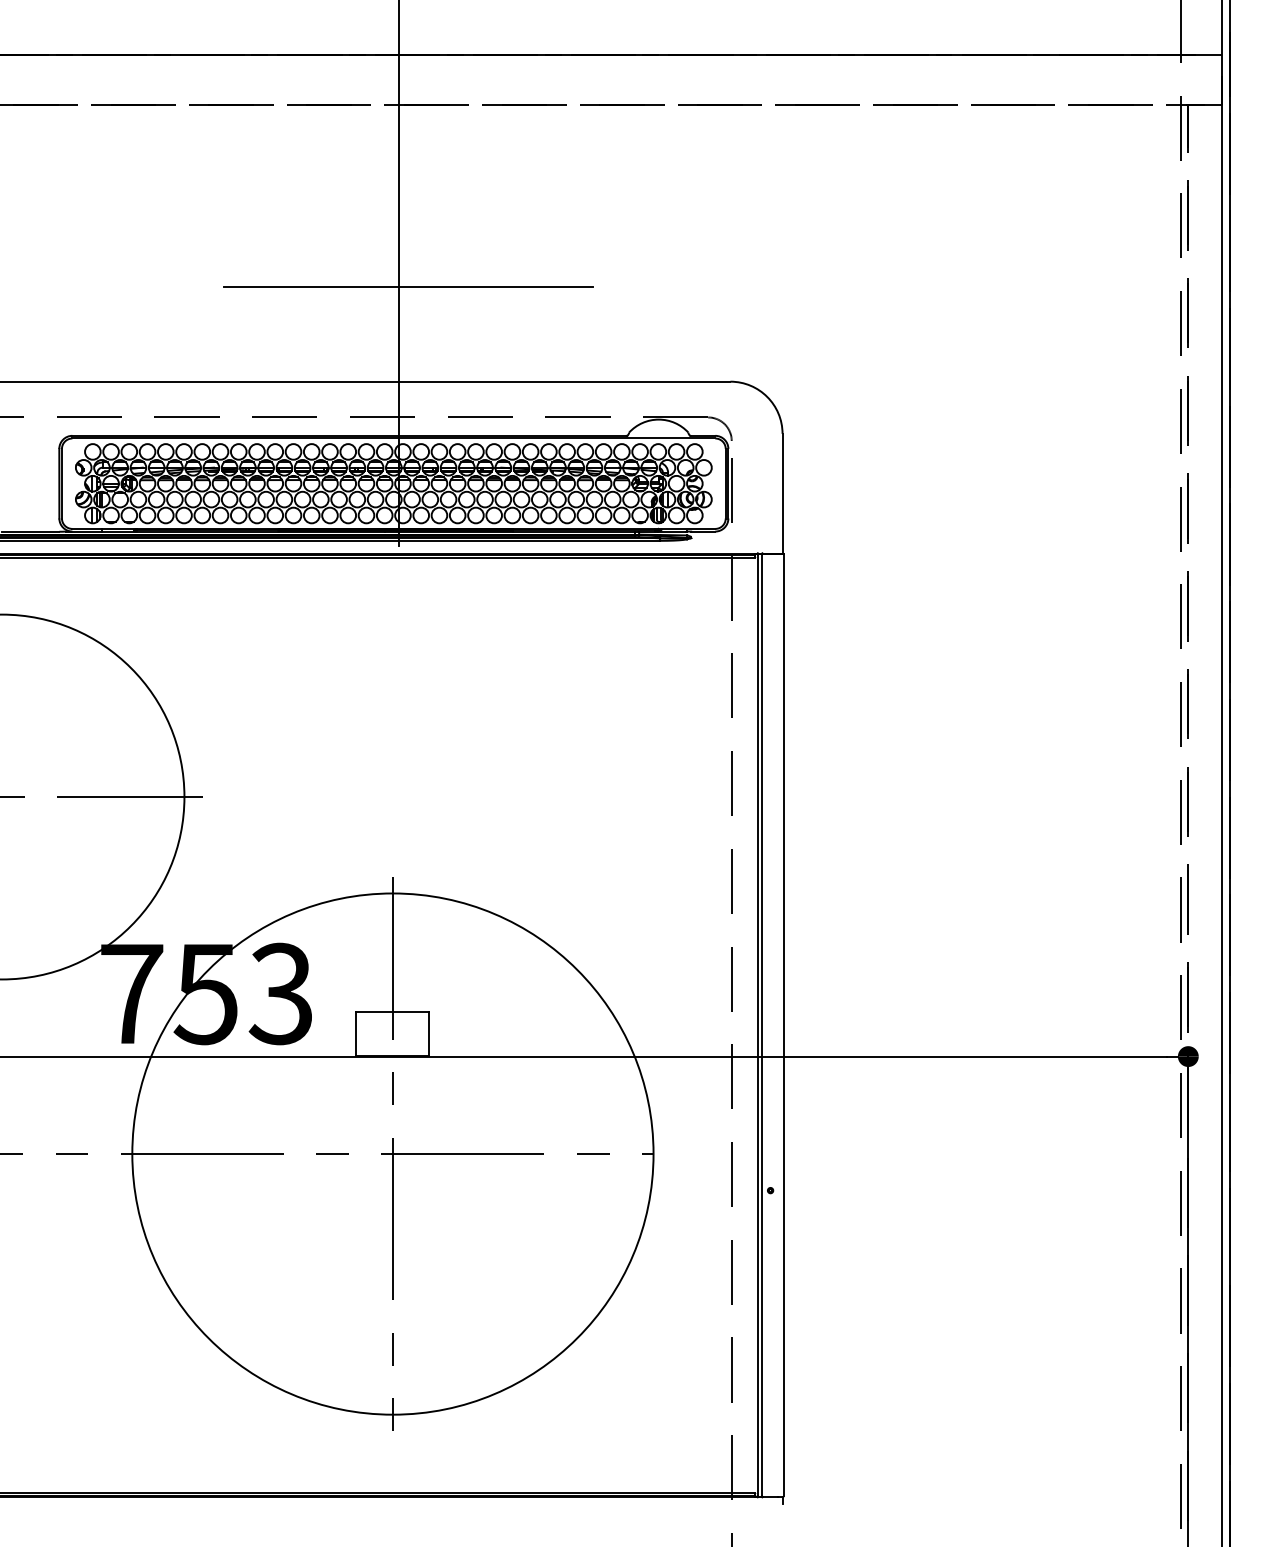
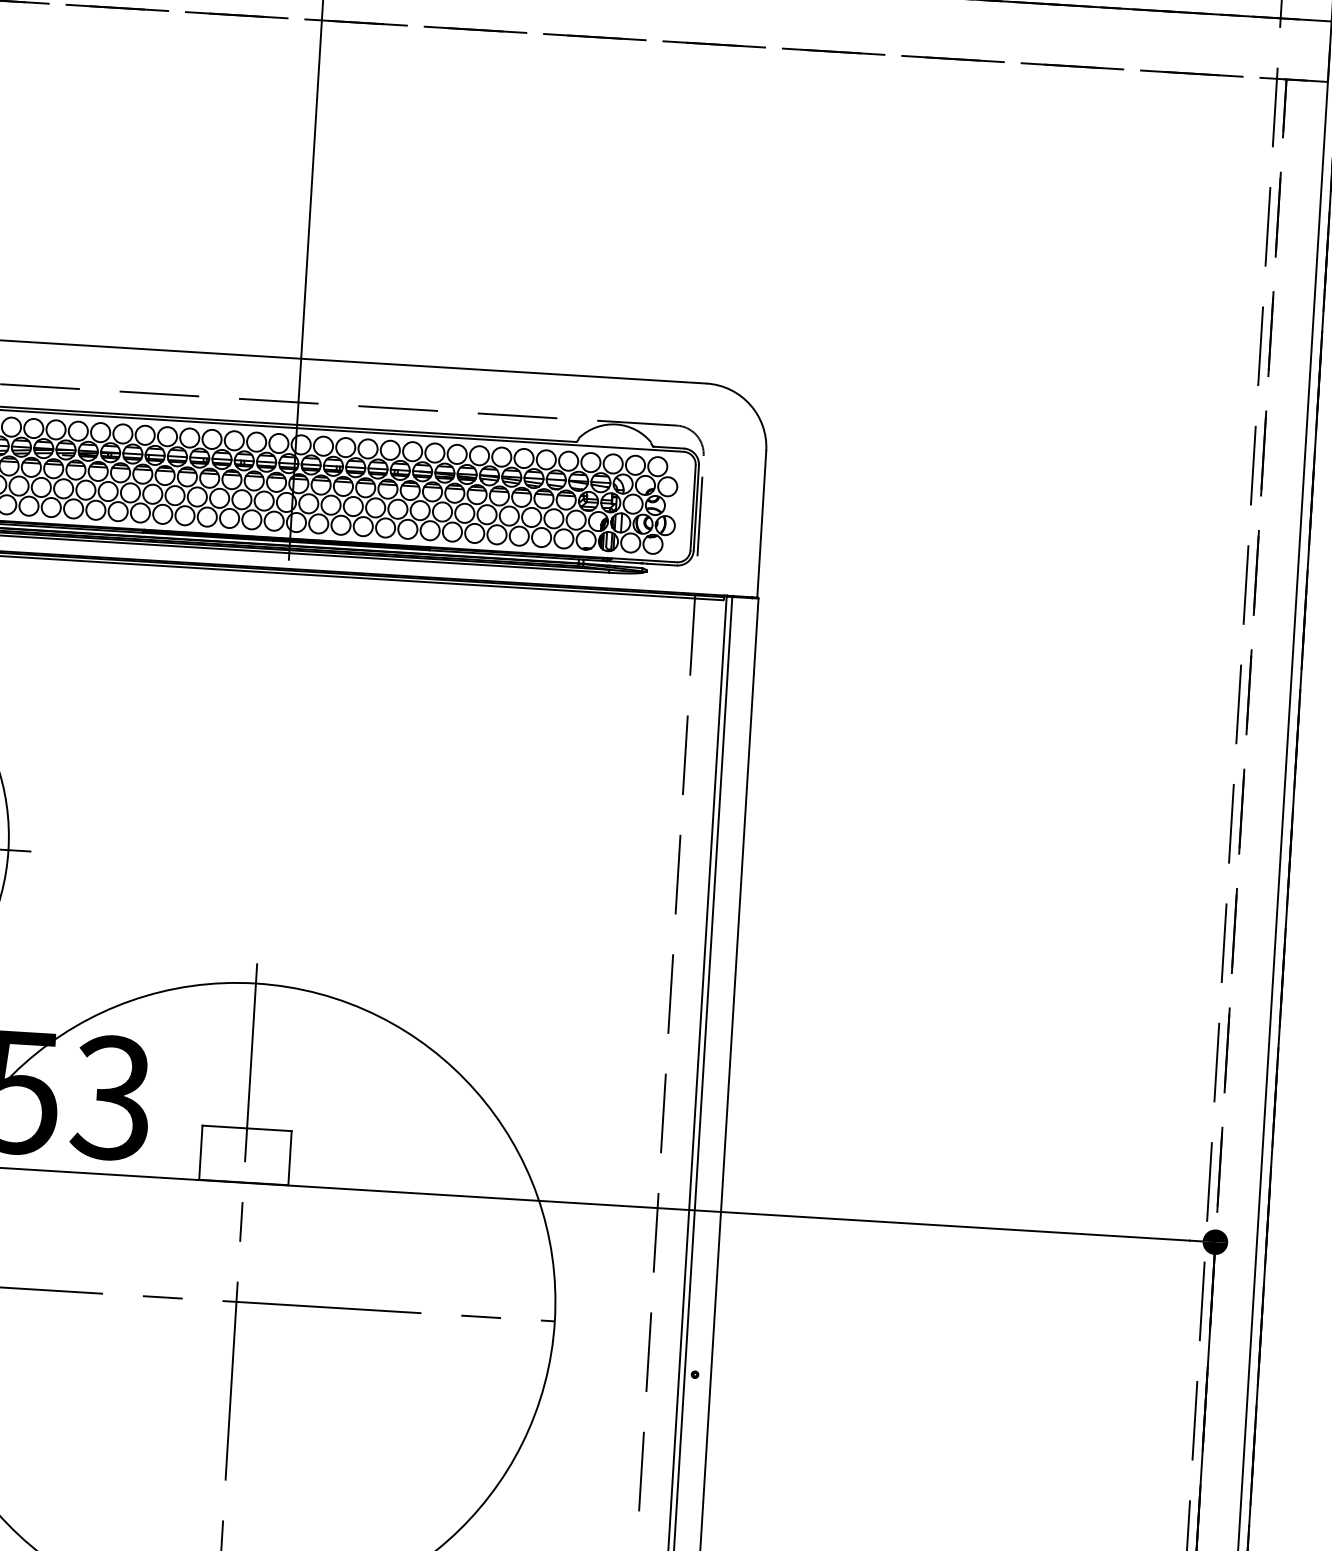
line: (407, 287) -> (319, 244), removed

